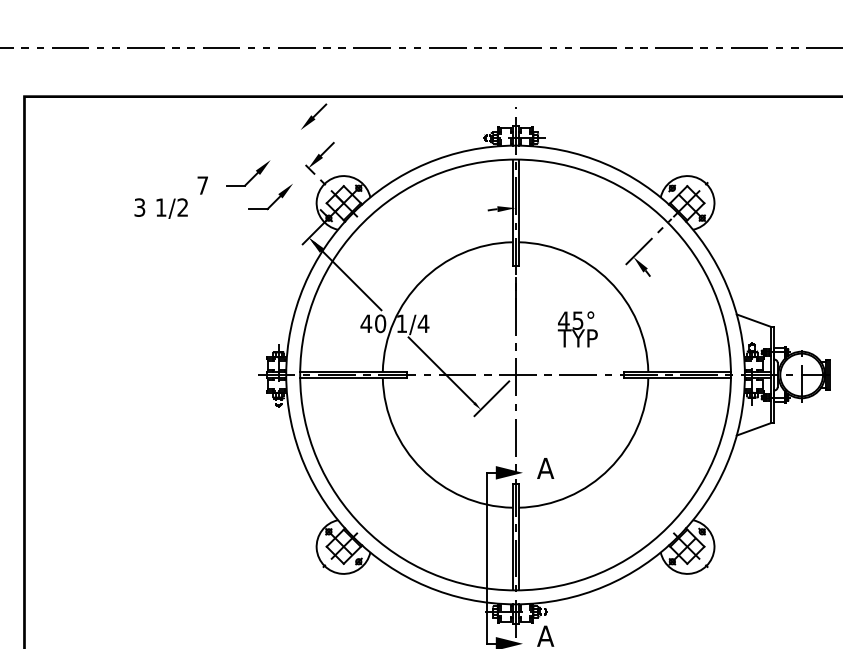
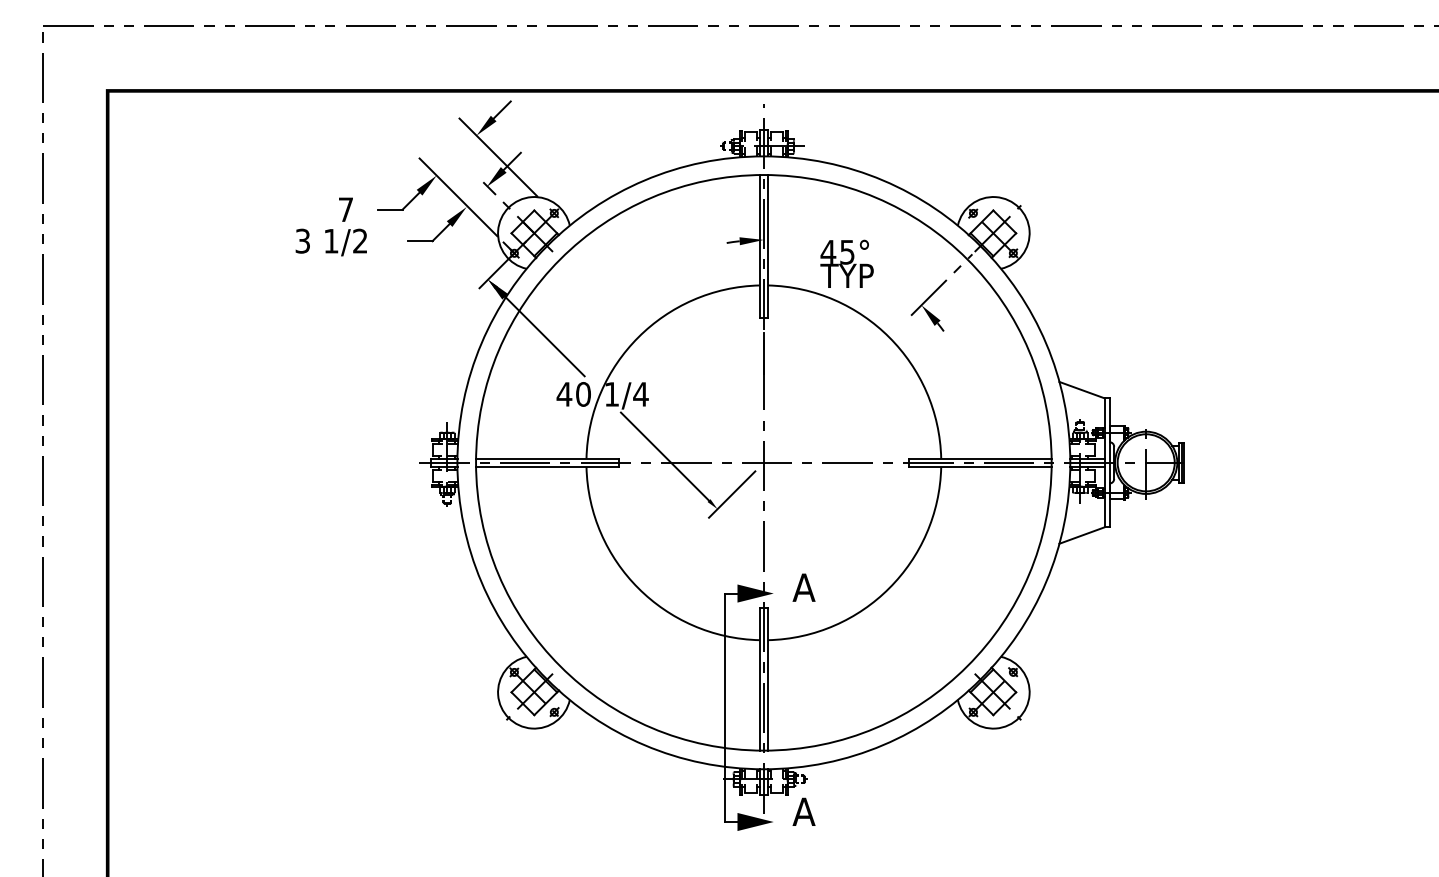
line: (316, 146) -> (498, 157), added
line: (287, 176) -> (458, 197), added
text: (160, 208) -> (330, 242), moved
text: (577, 329) -> (846, 263), moved

